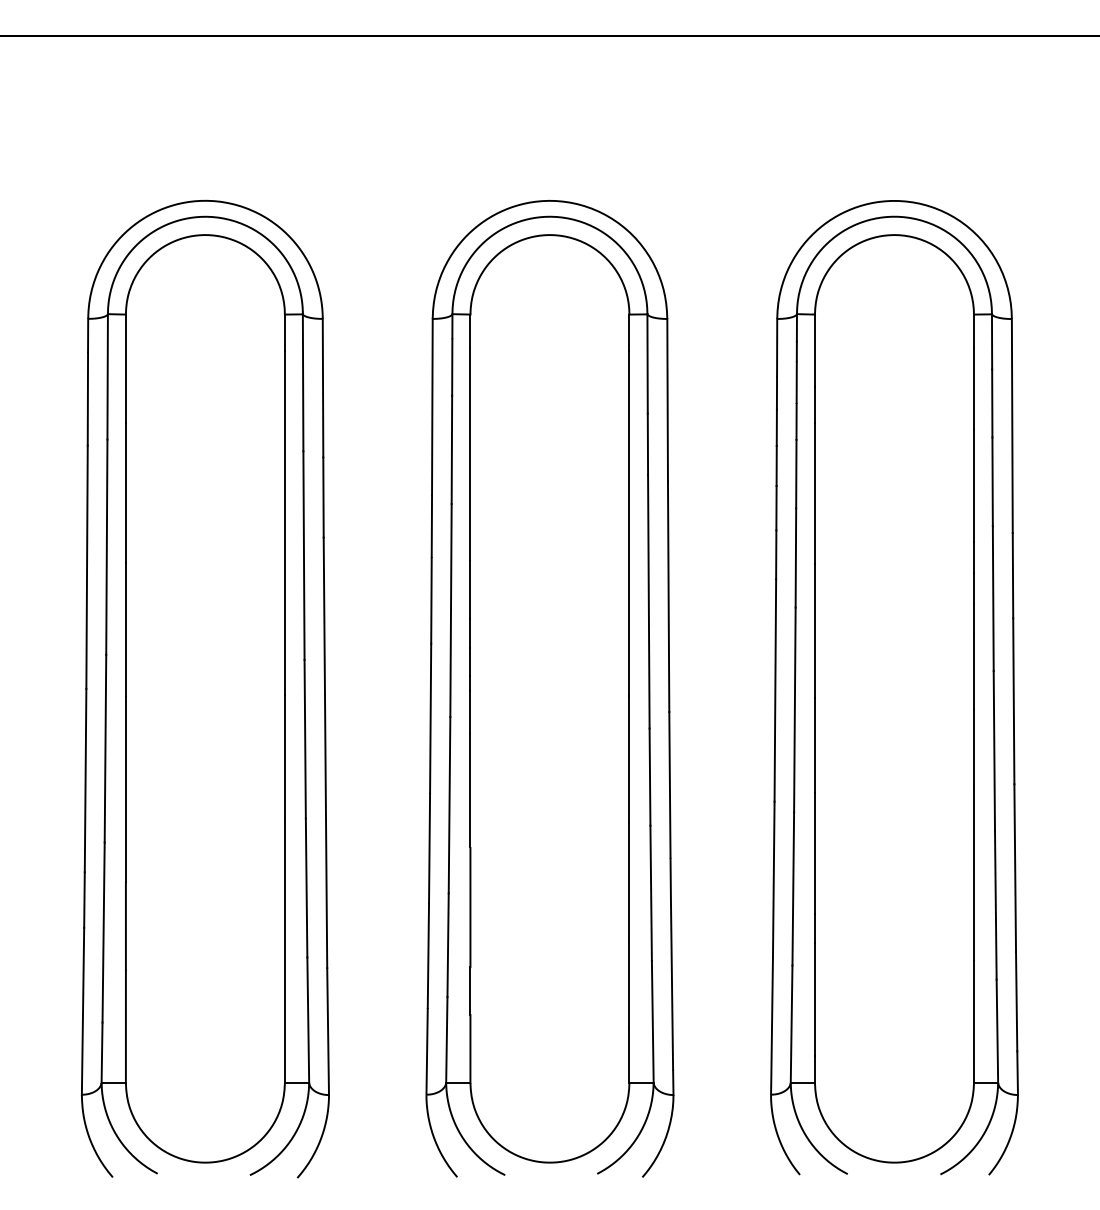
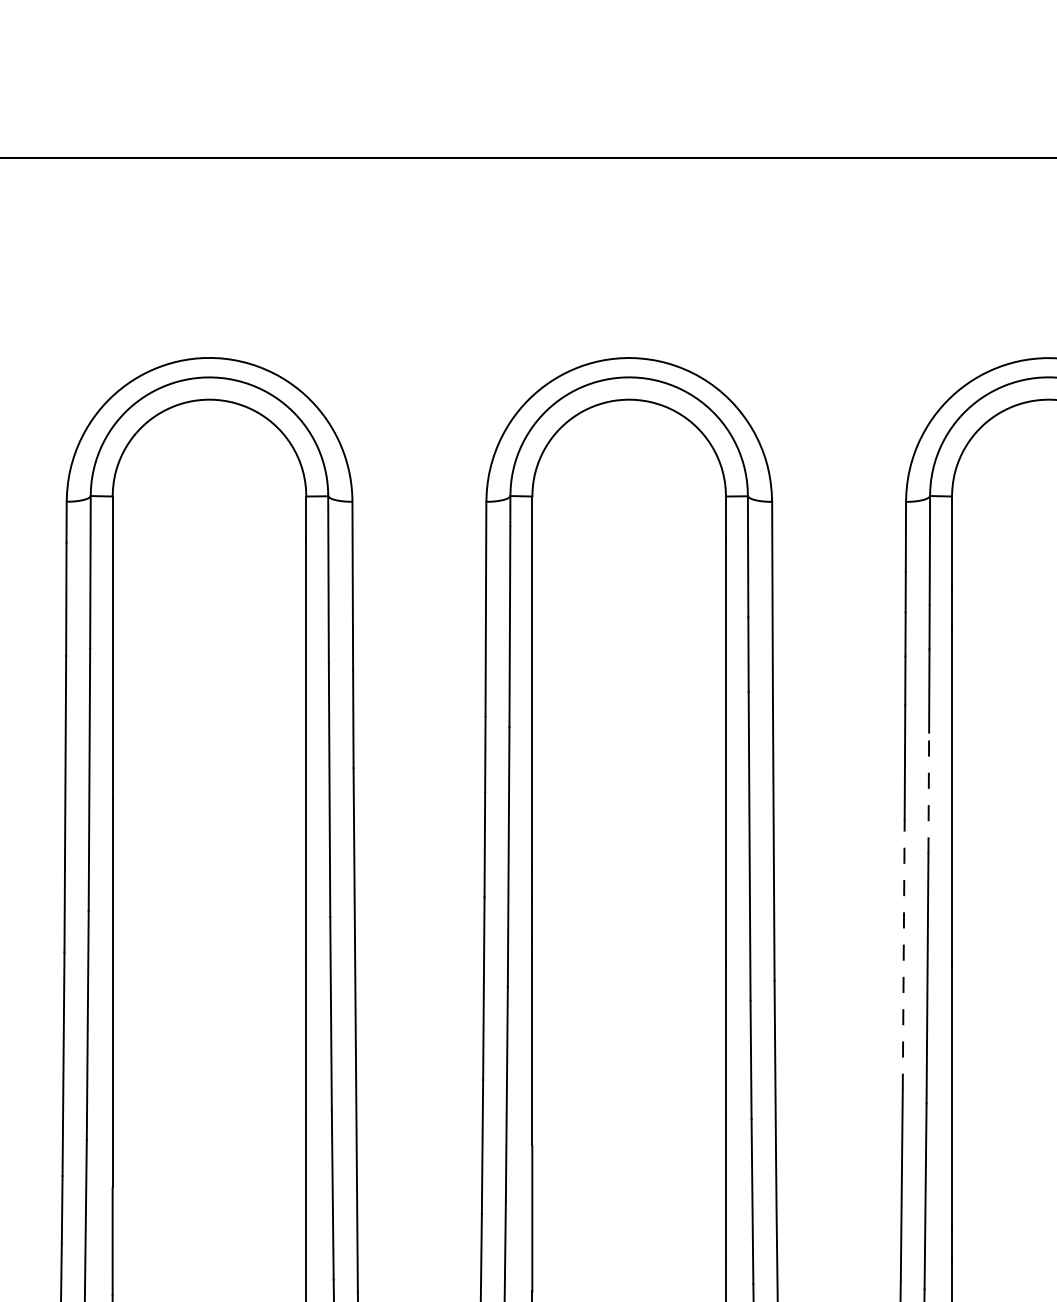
line: (795, 558) -> (928, 793), solid -> dashed
line: (775, 690) -> (903, 954), solid -> dashed

